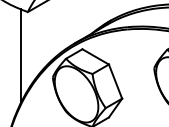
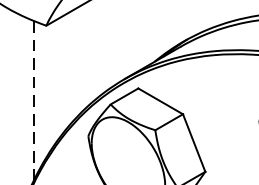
line: (20, 56) -> (33, 100), solid -> dashed

